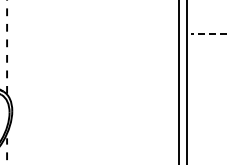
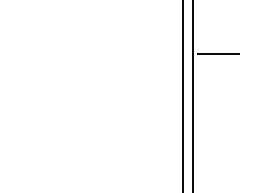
line: (208, 33) -> (218, 53), dashed -> solid

